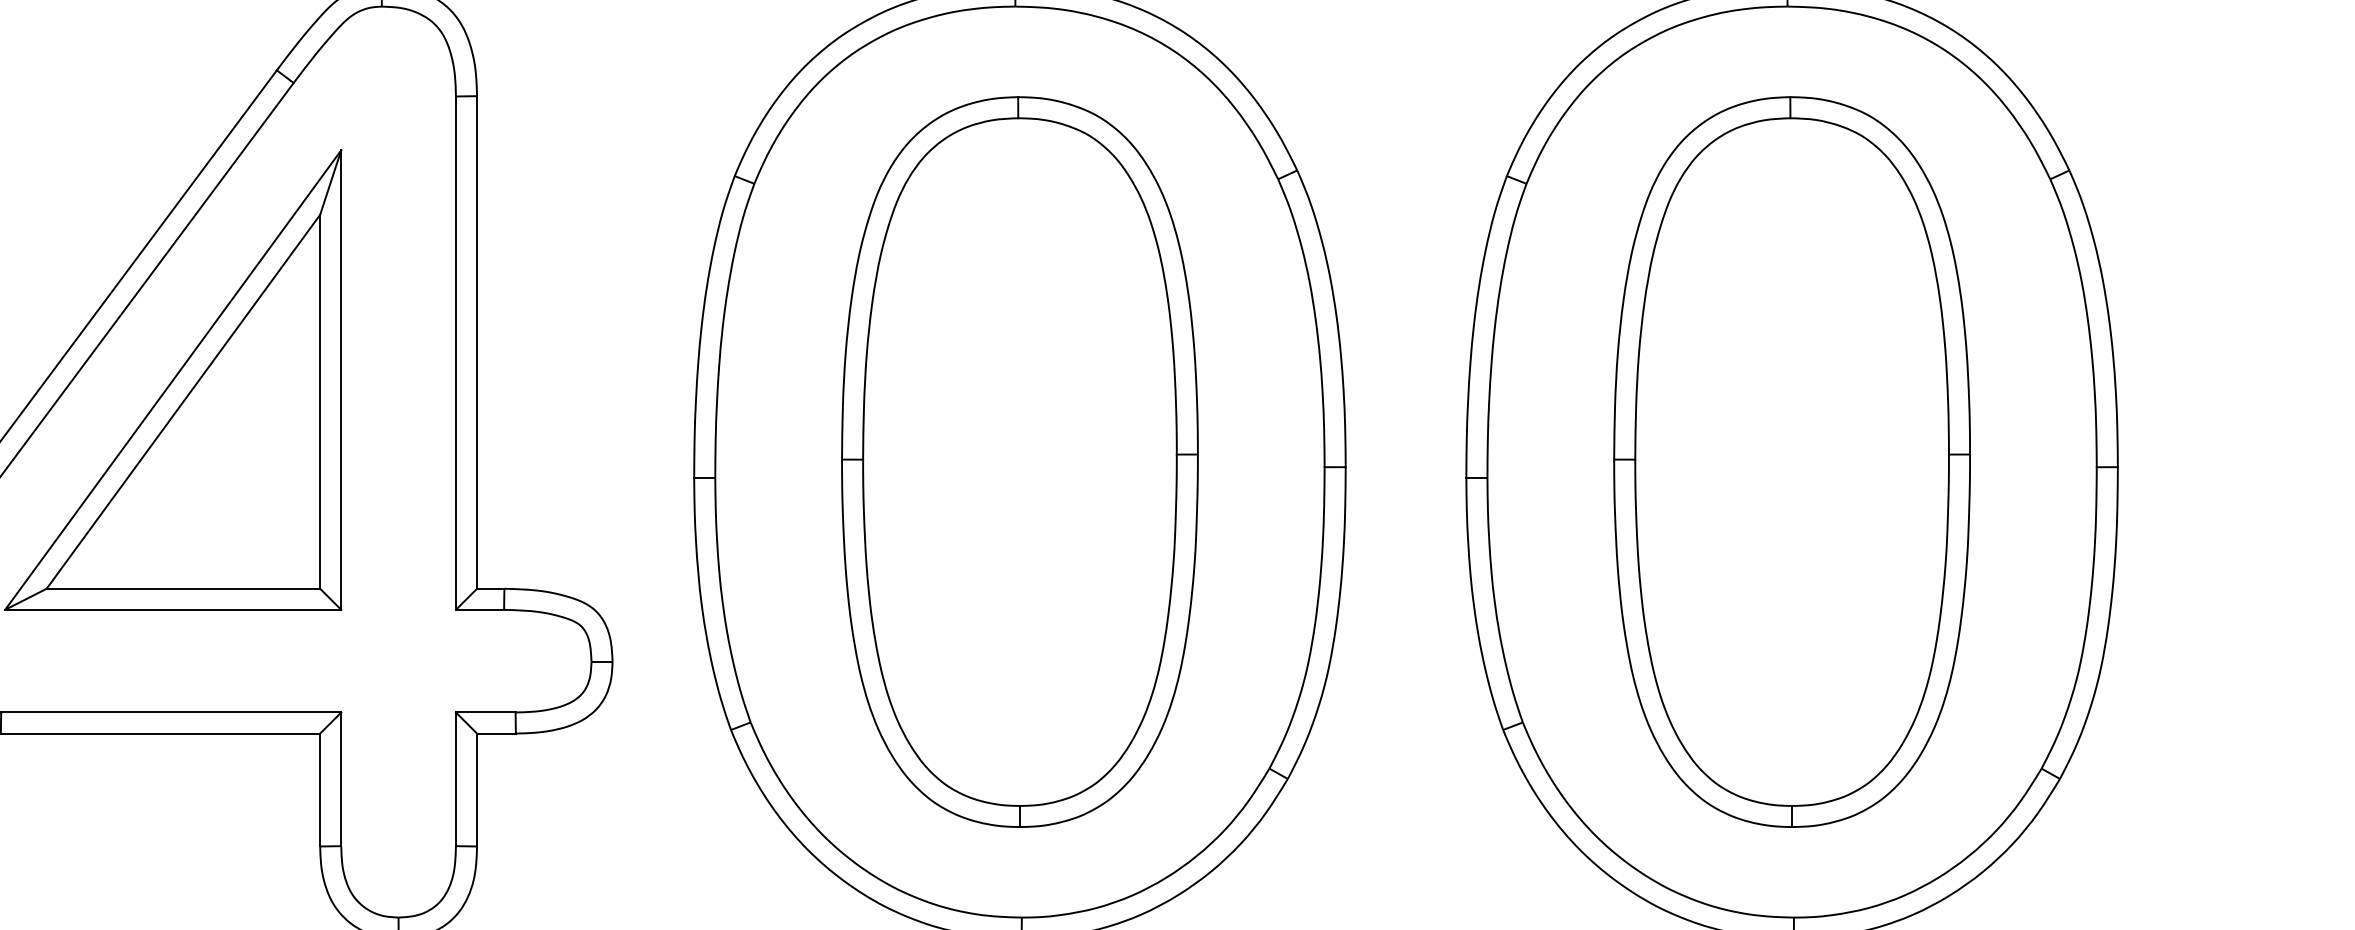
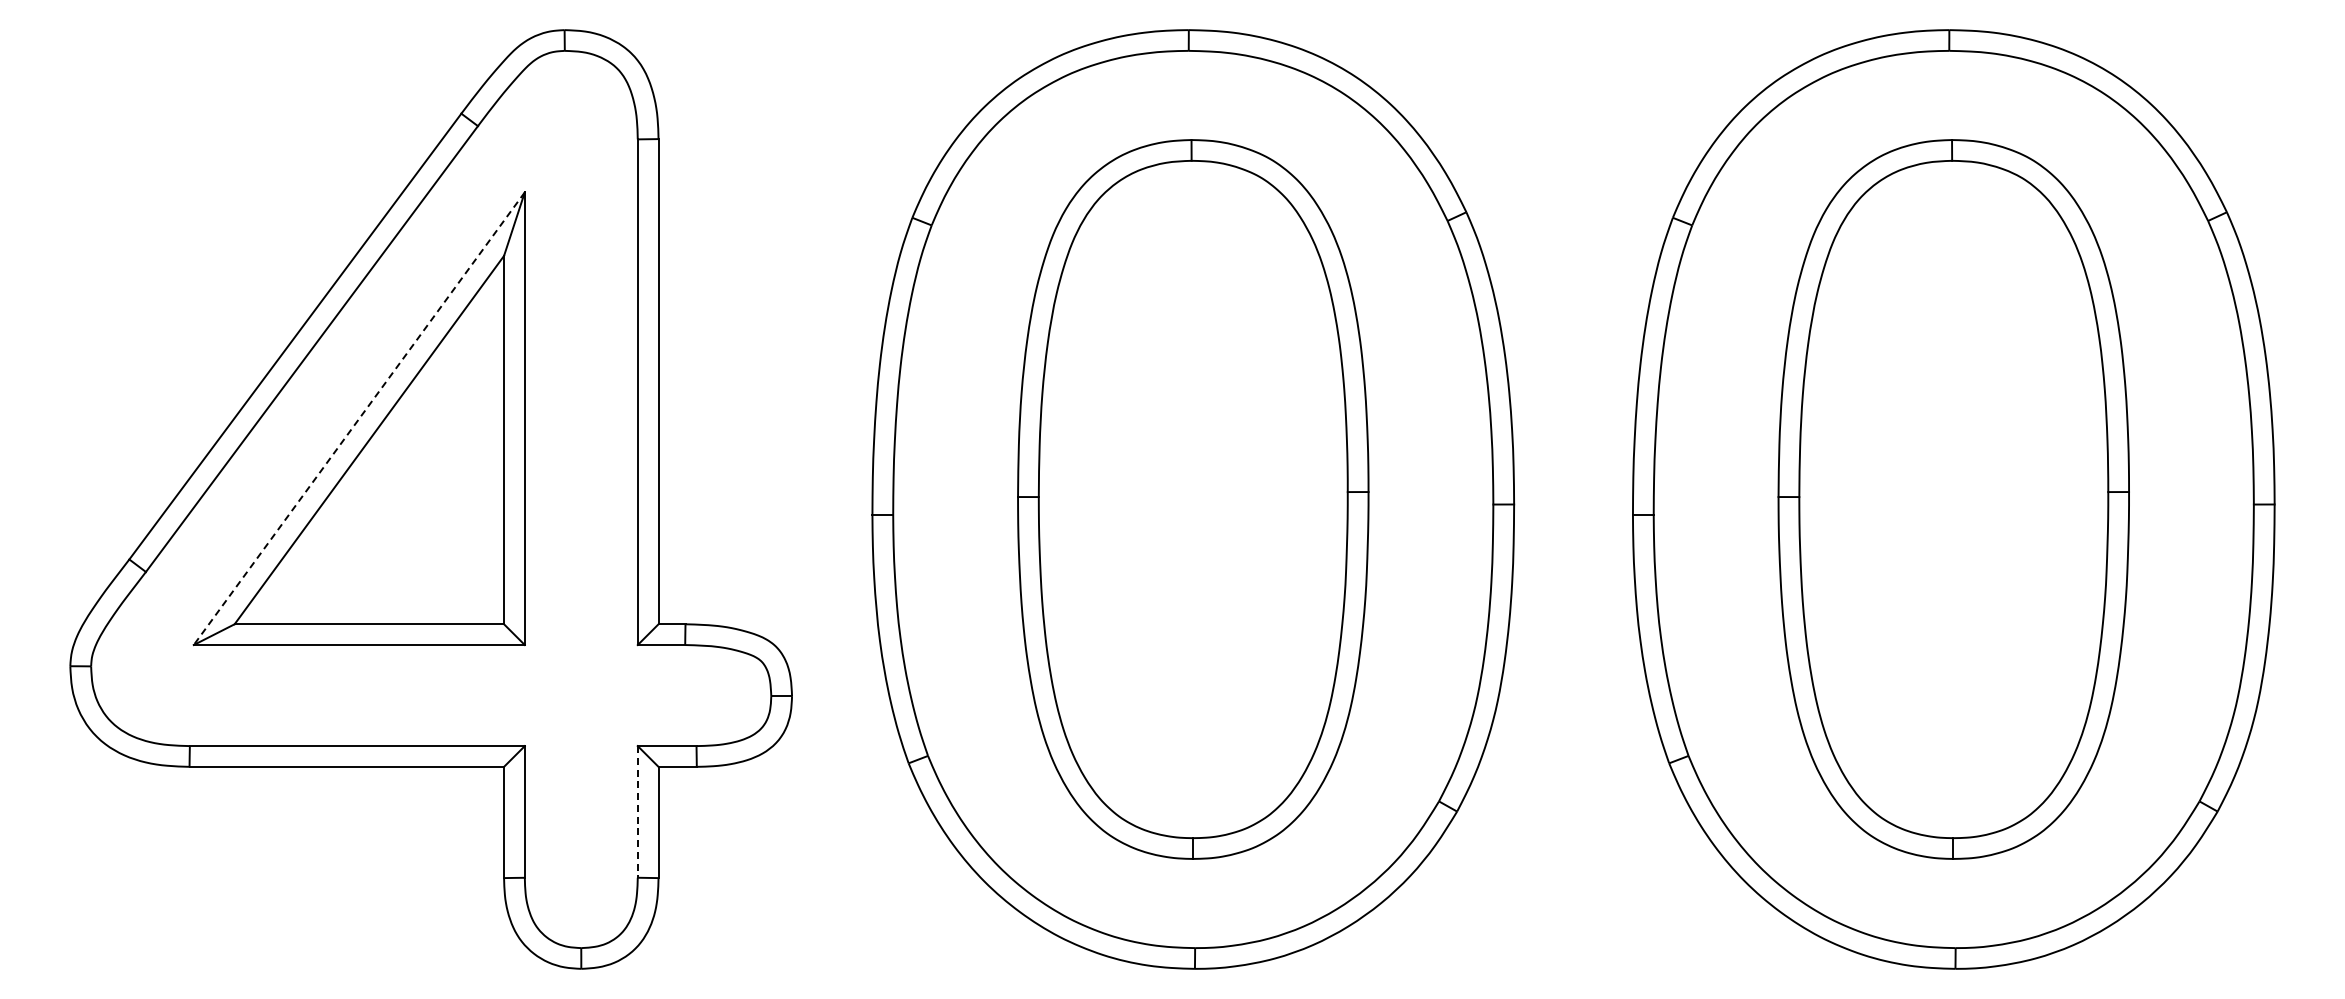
line: (173, 380) -> (359, 419), solid -> dashed
line: (455, 778) -> (637, 811), solid -> dashed

